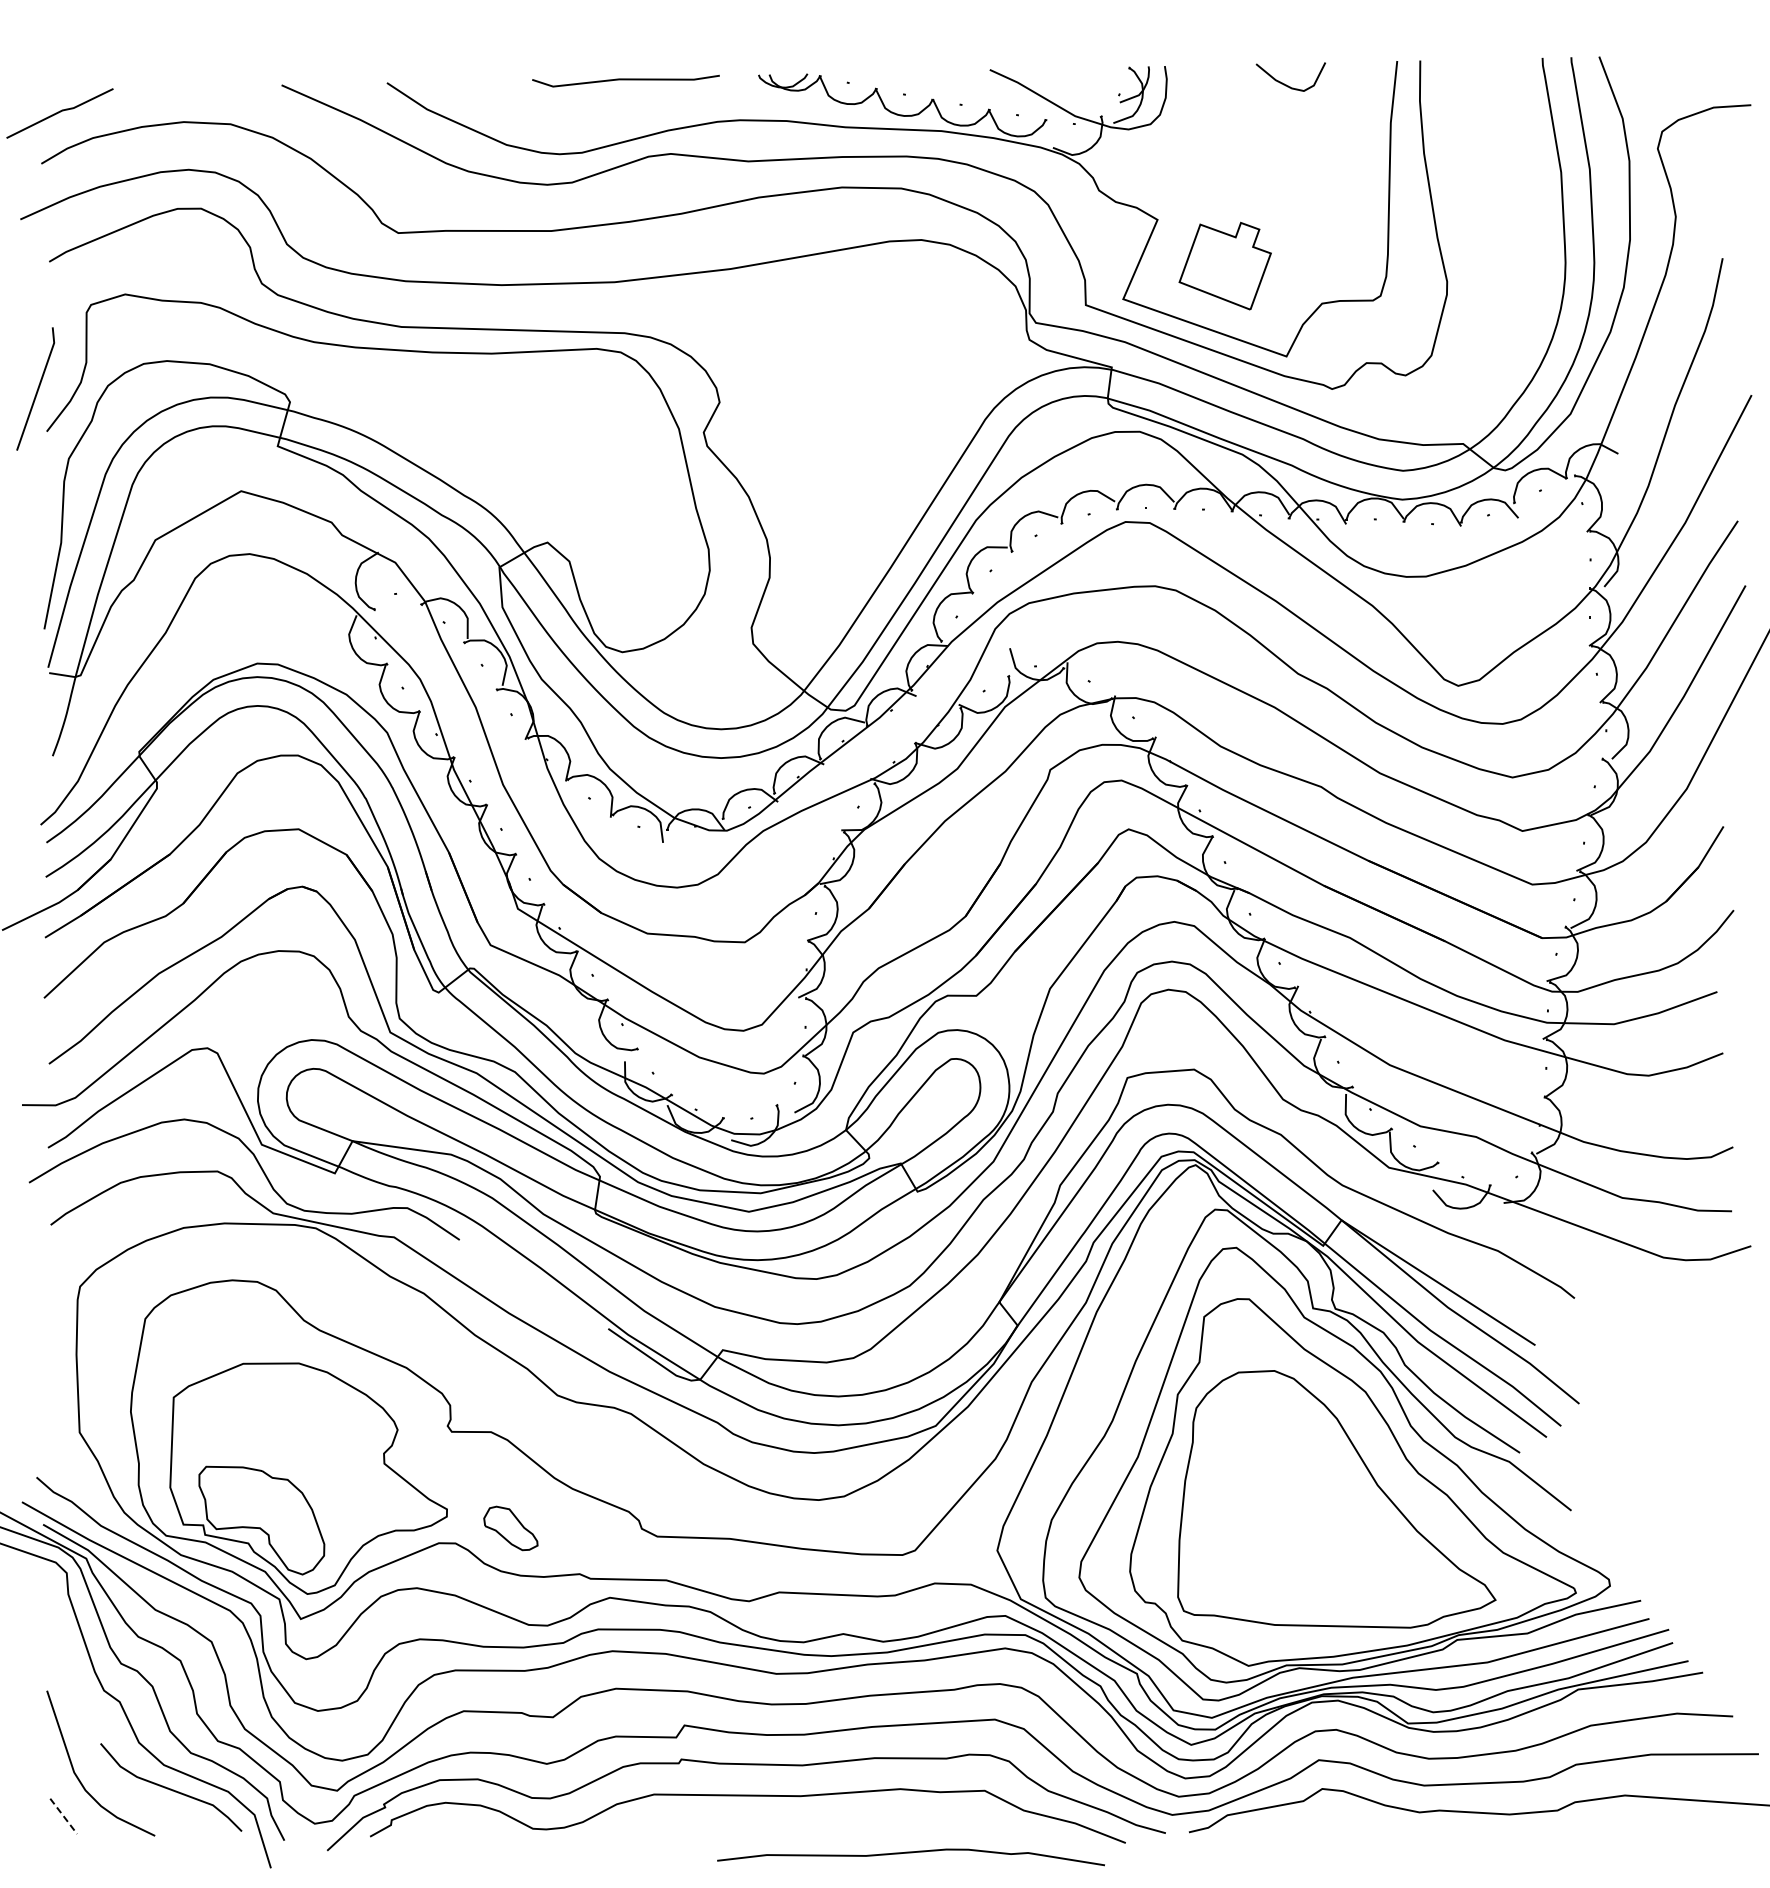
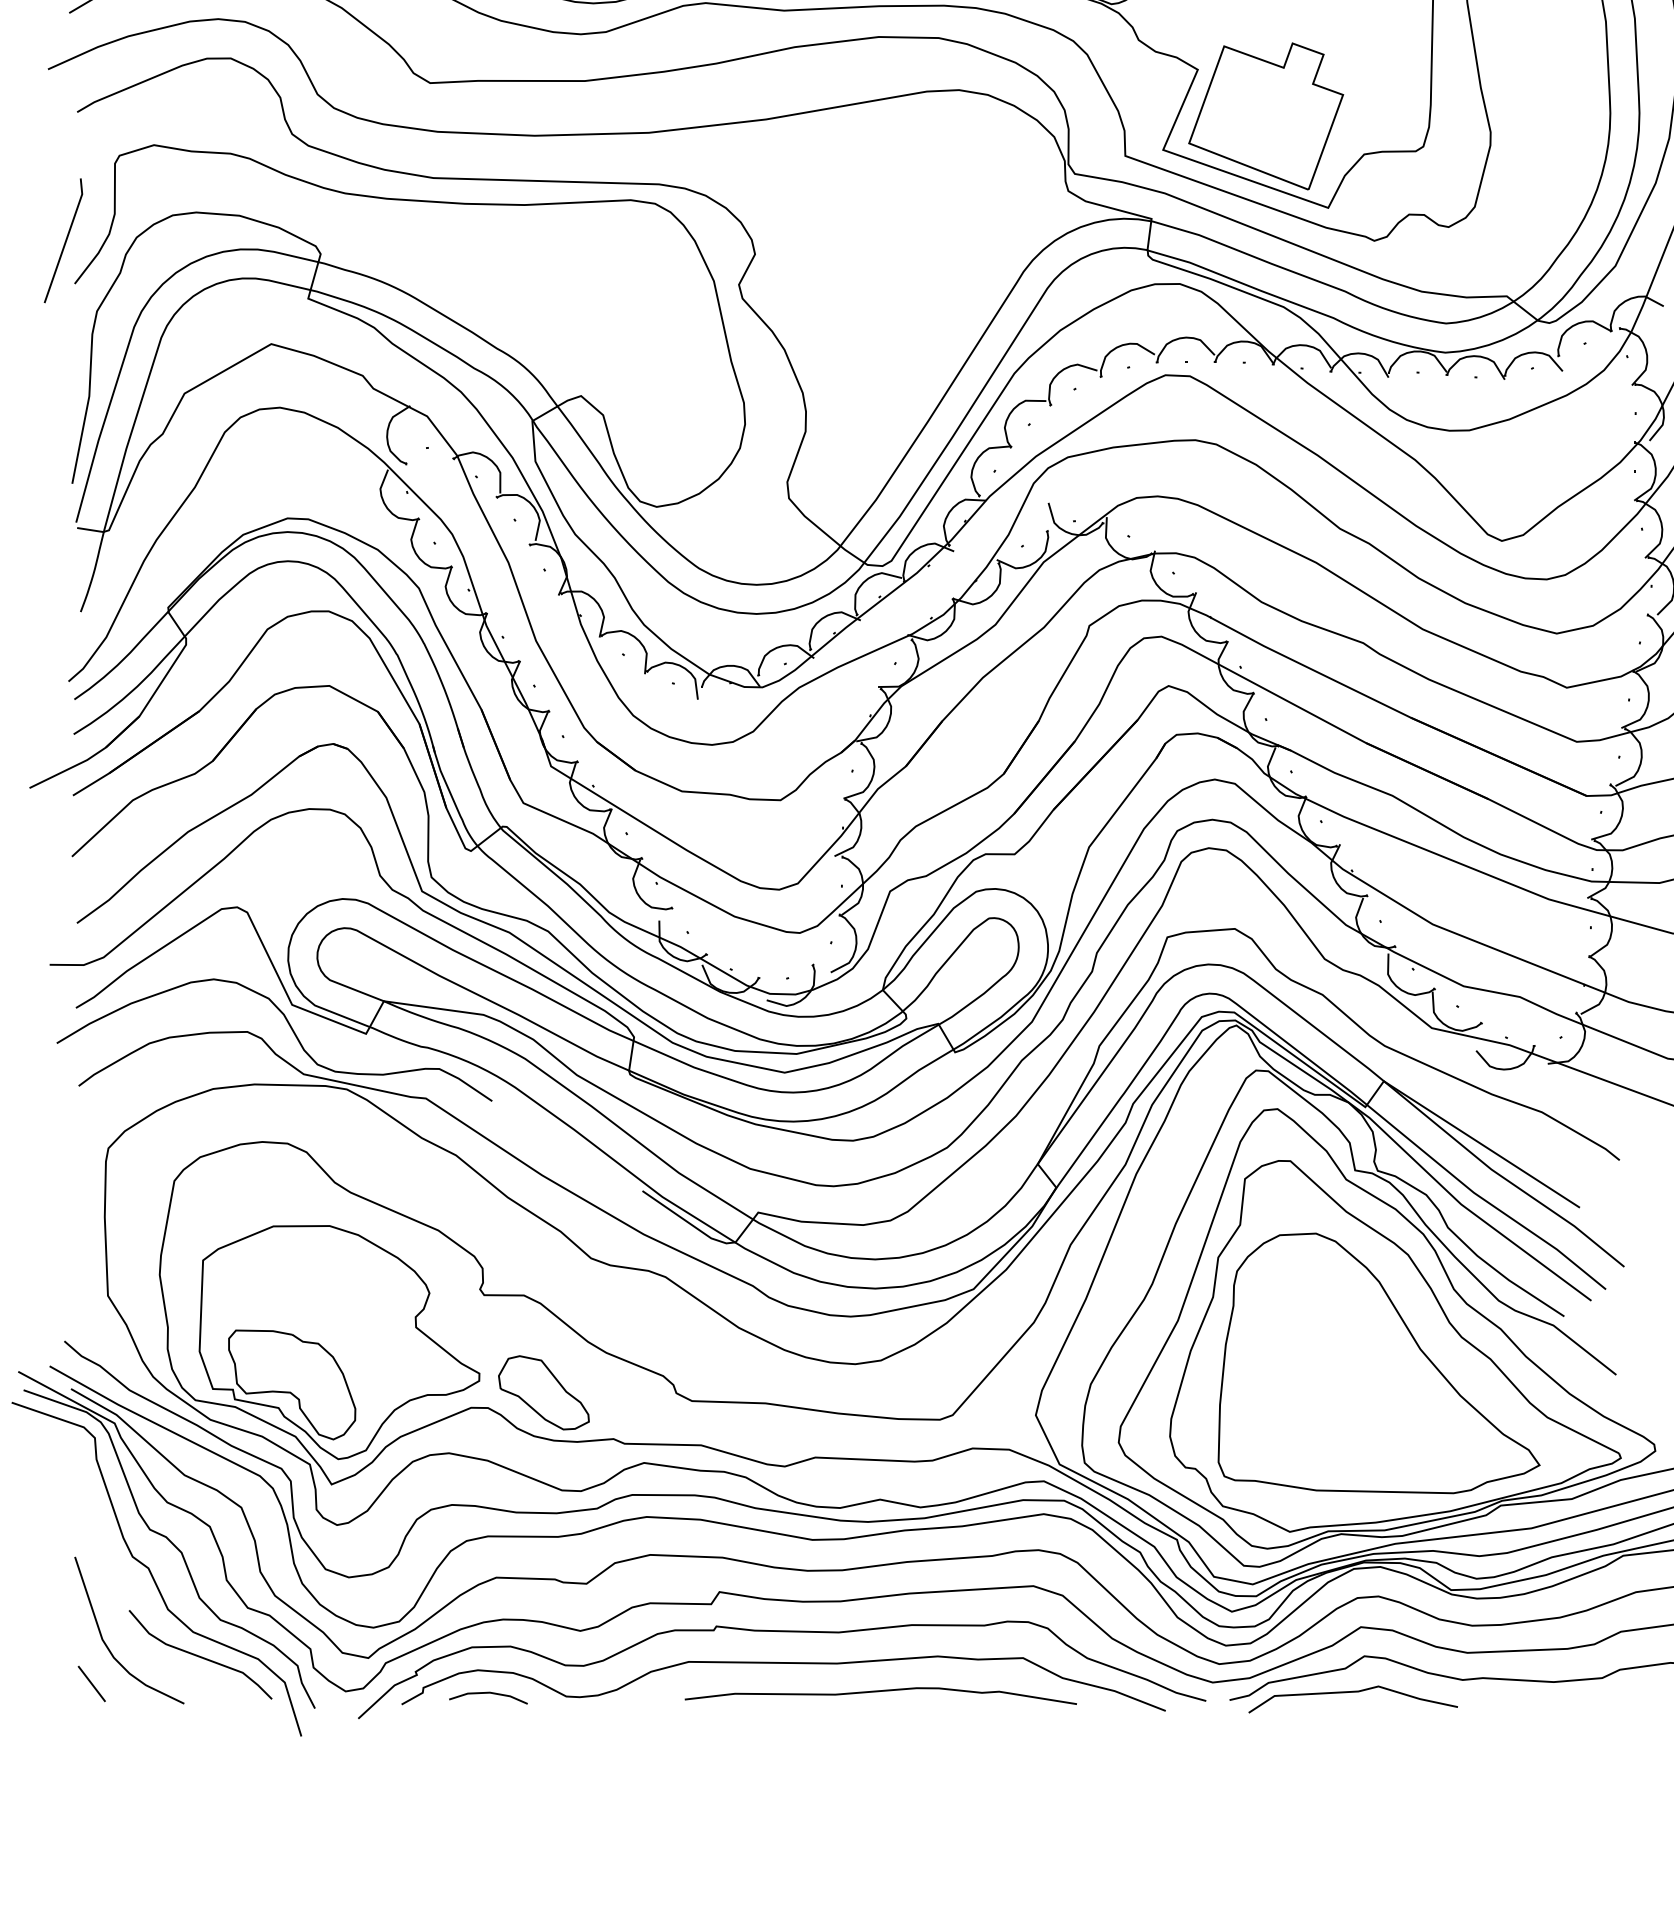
part: (1225, 266) -> (1266, 116), size x1.67
part: (510, 1528) -> (543, 1392), size x1.67
line: (64, 1816) -> (92, 1684), dashed -> solid
line: (455, 1825) -> (487, 1693), added
curve: (1309, 1825) -> (1351, 1693), added
curve: (910, 1853) -> (880, 1692), moved

